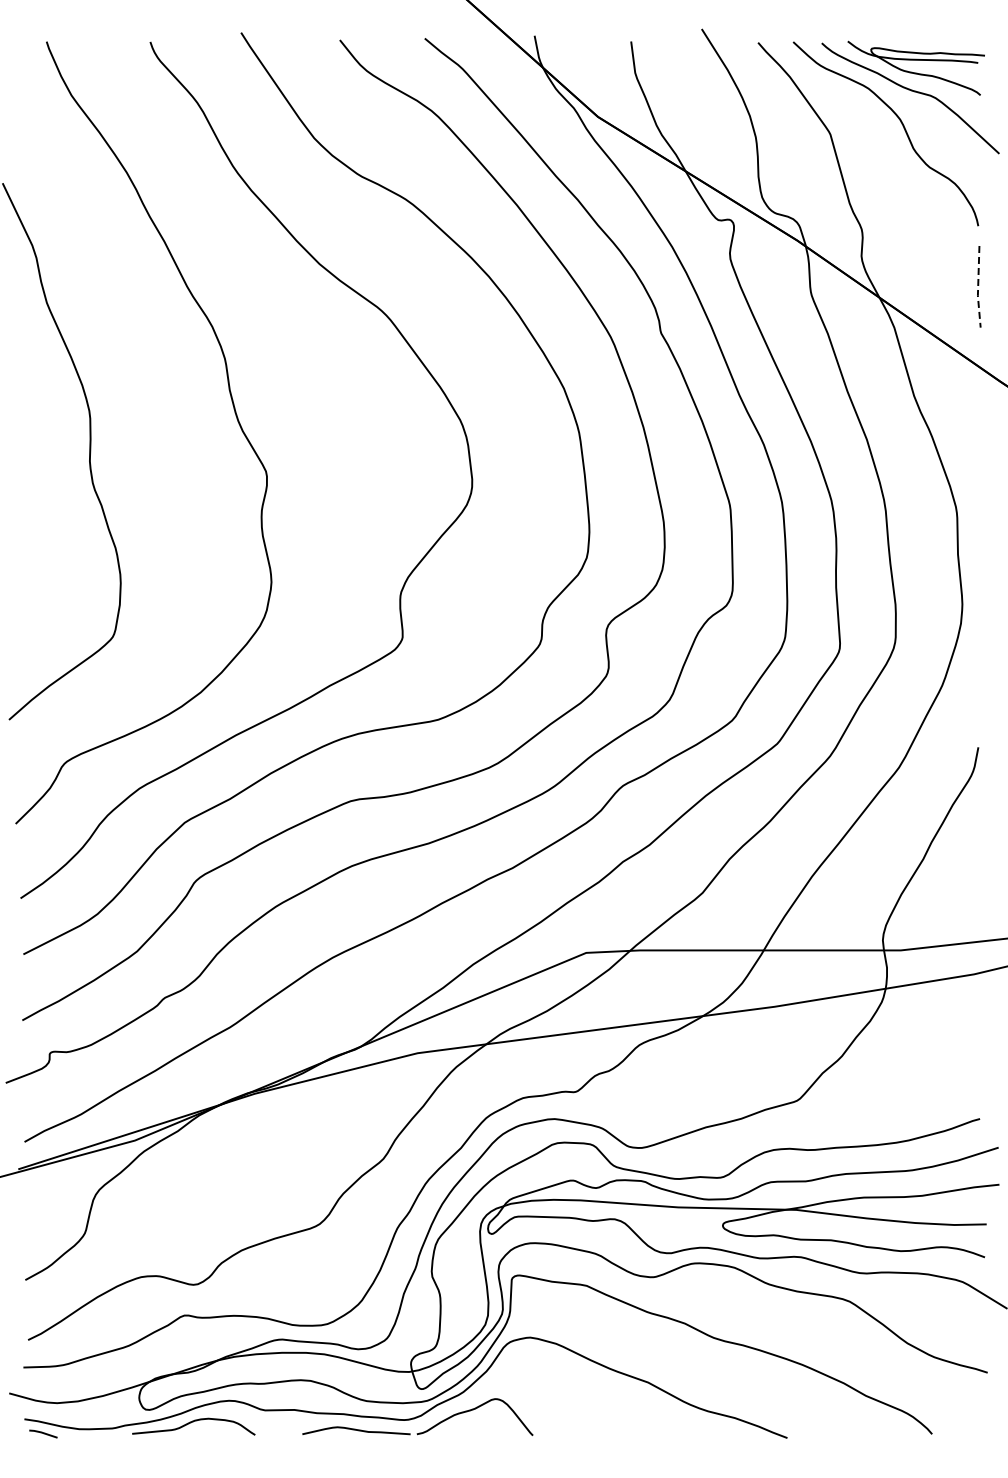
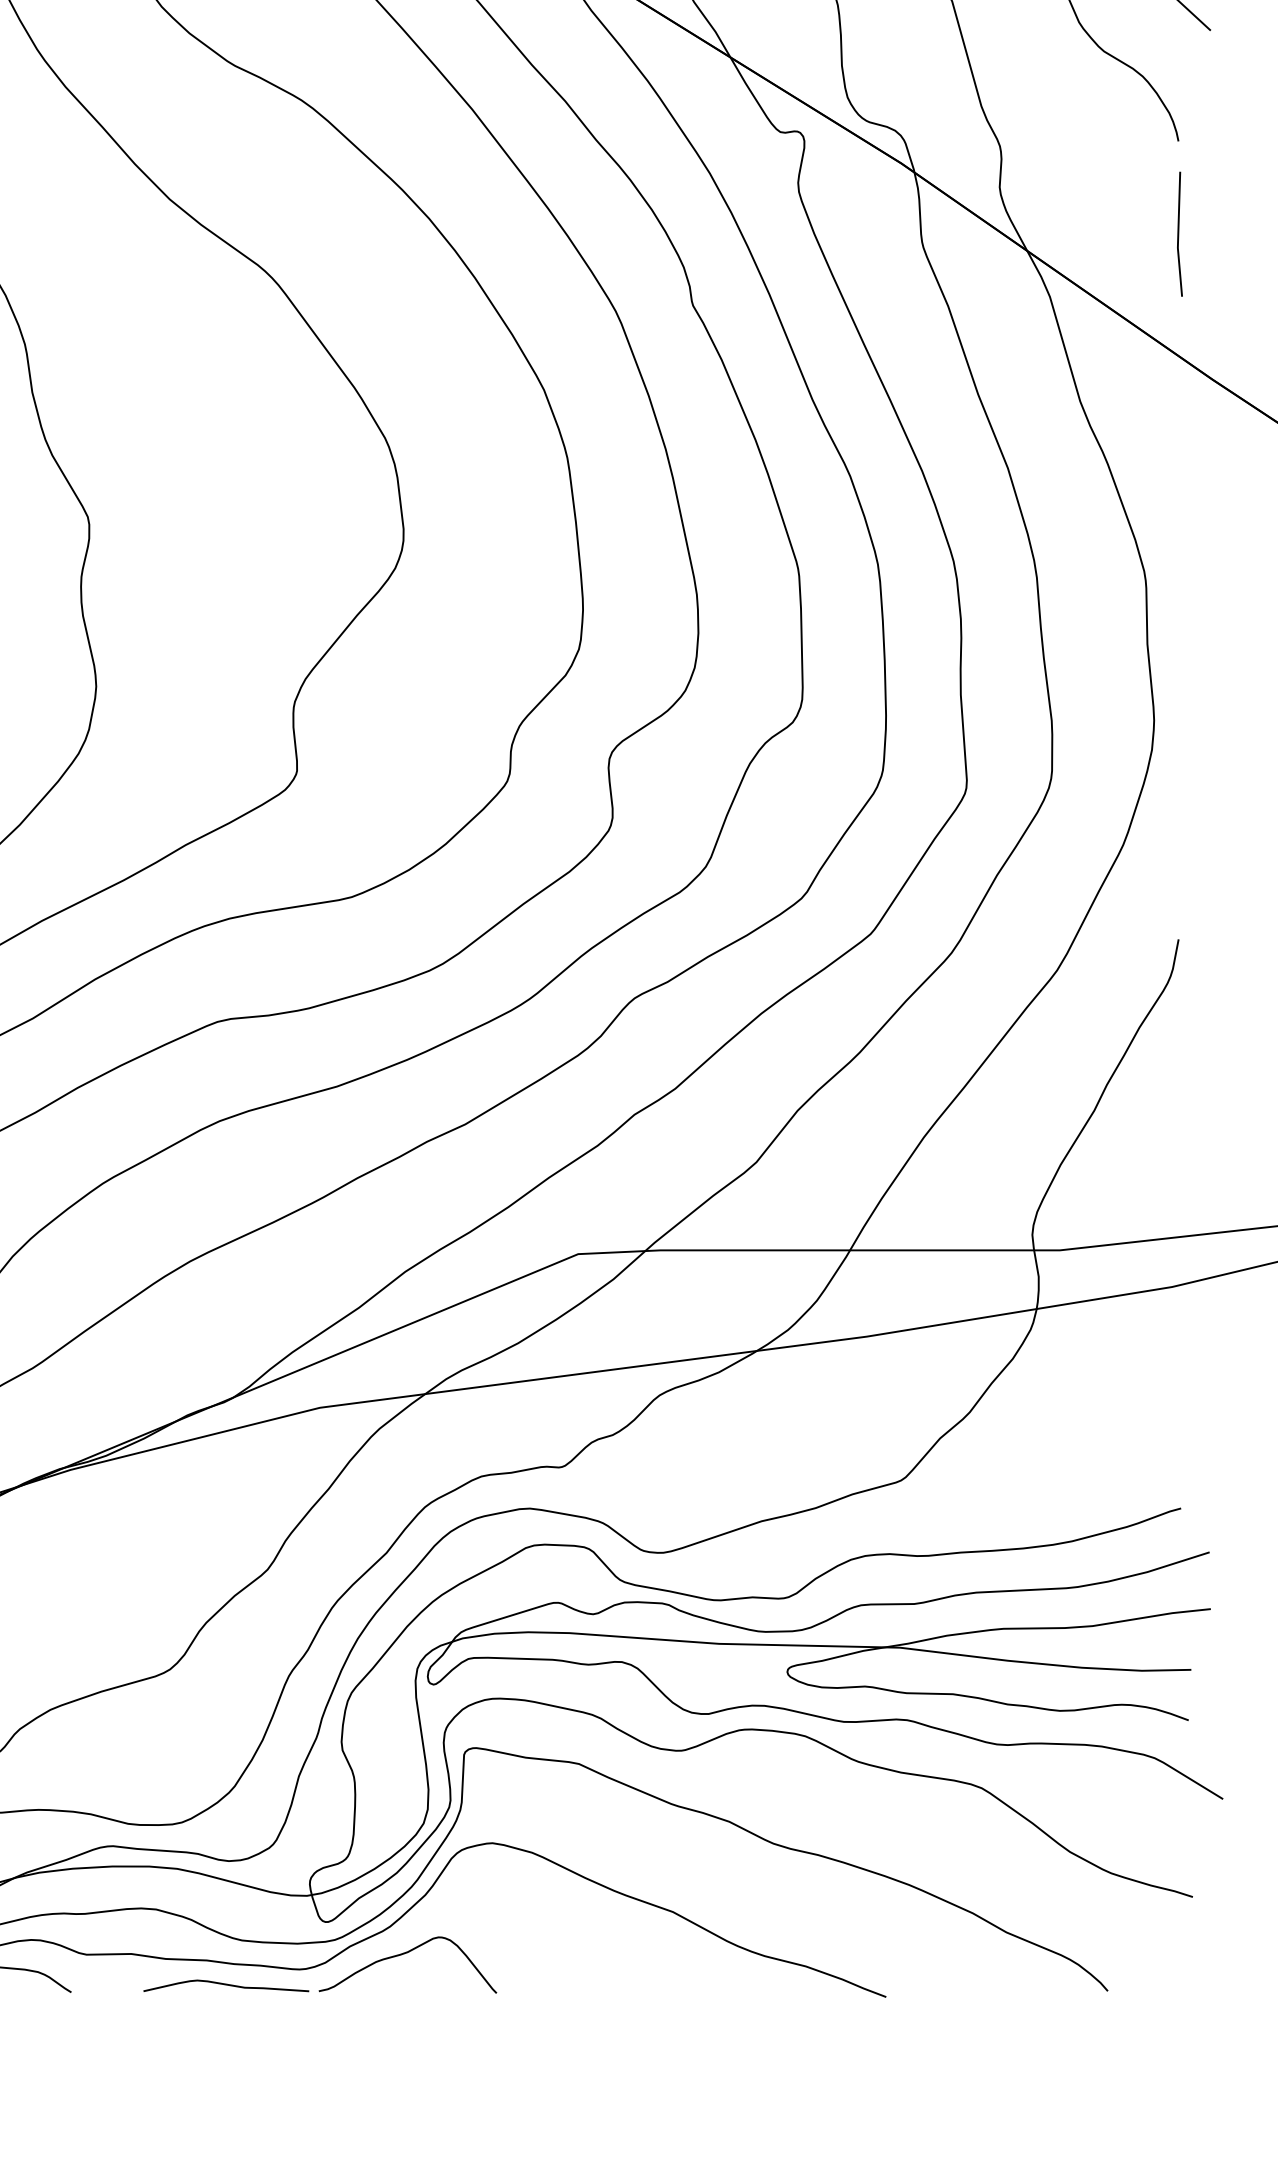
line: (978, 287) -> (1178, 235), dashed -> solid

